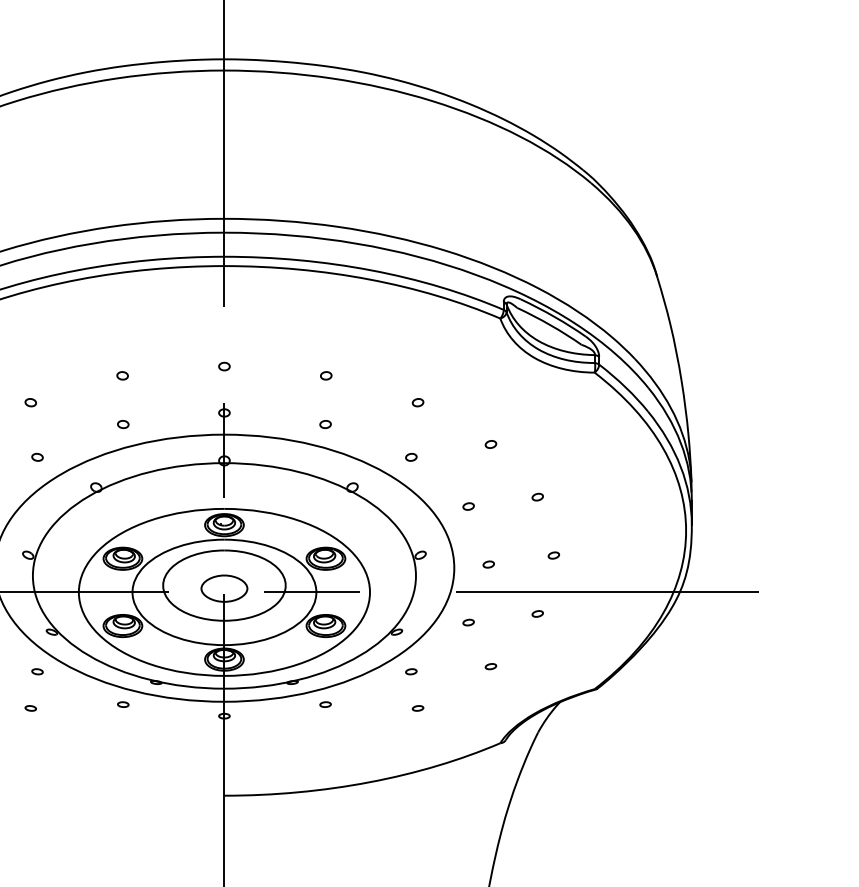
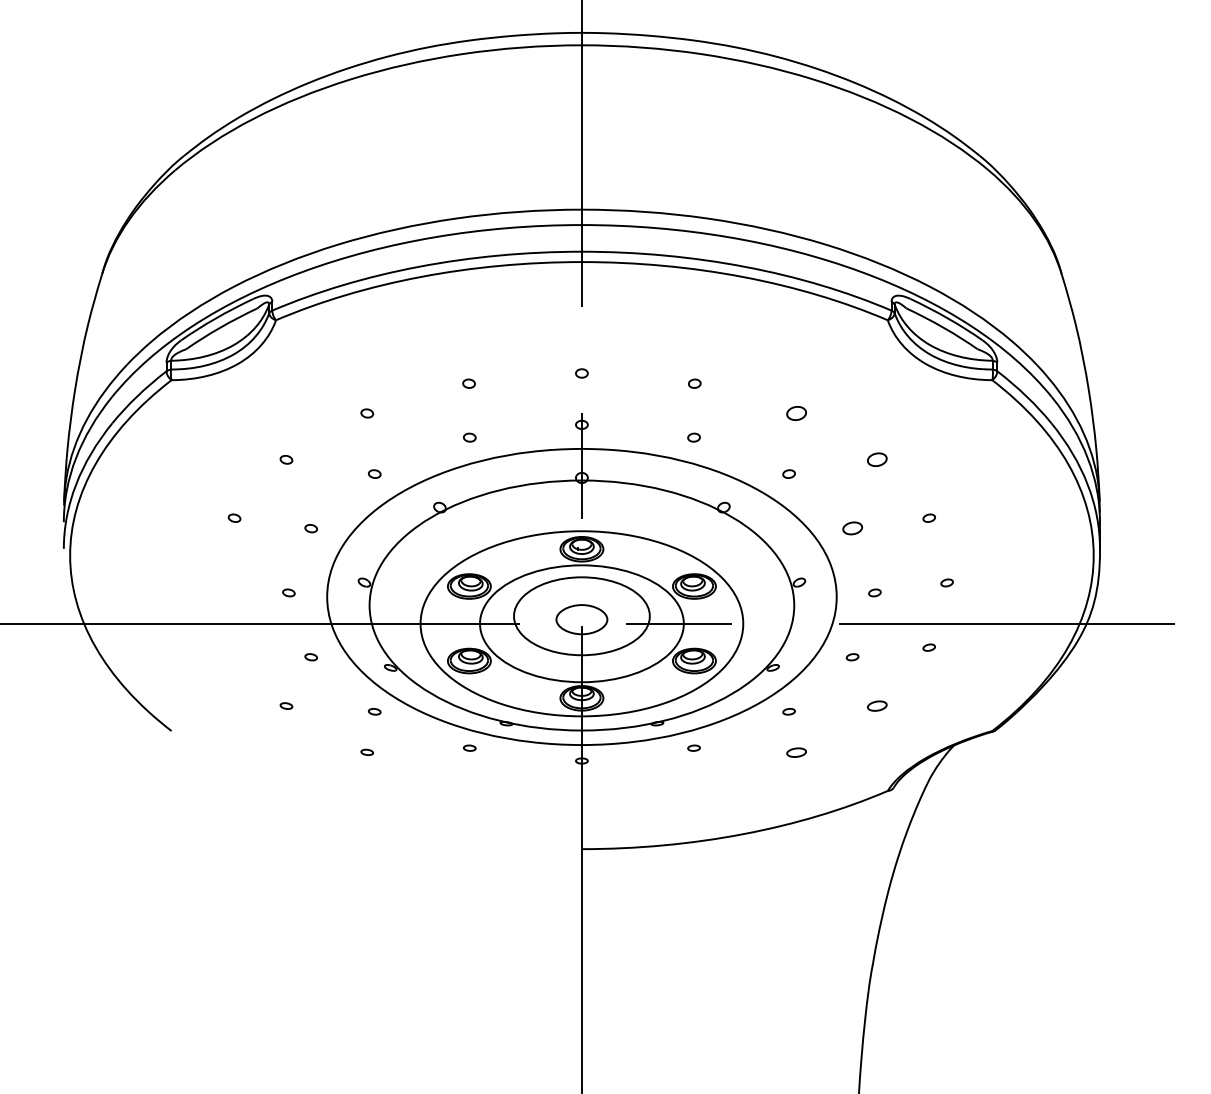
part: (418, 402) -> (796, 413), size x1.6
part: (491, 444) -> (877, 459), size x1.6
part: (468, 506) -> (852, 528), size x1.6
part: (491, 666) -> (877, 705), size x1.6
part: (418, 707) -> (796, 751), size x1.6

